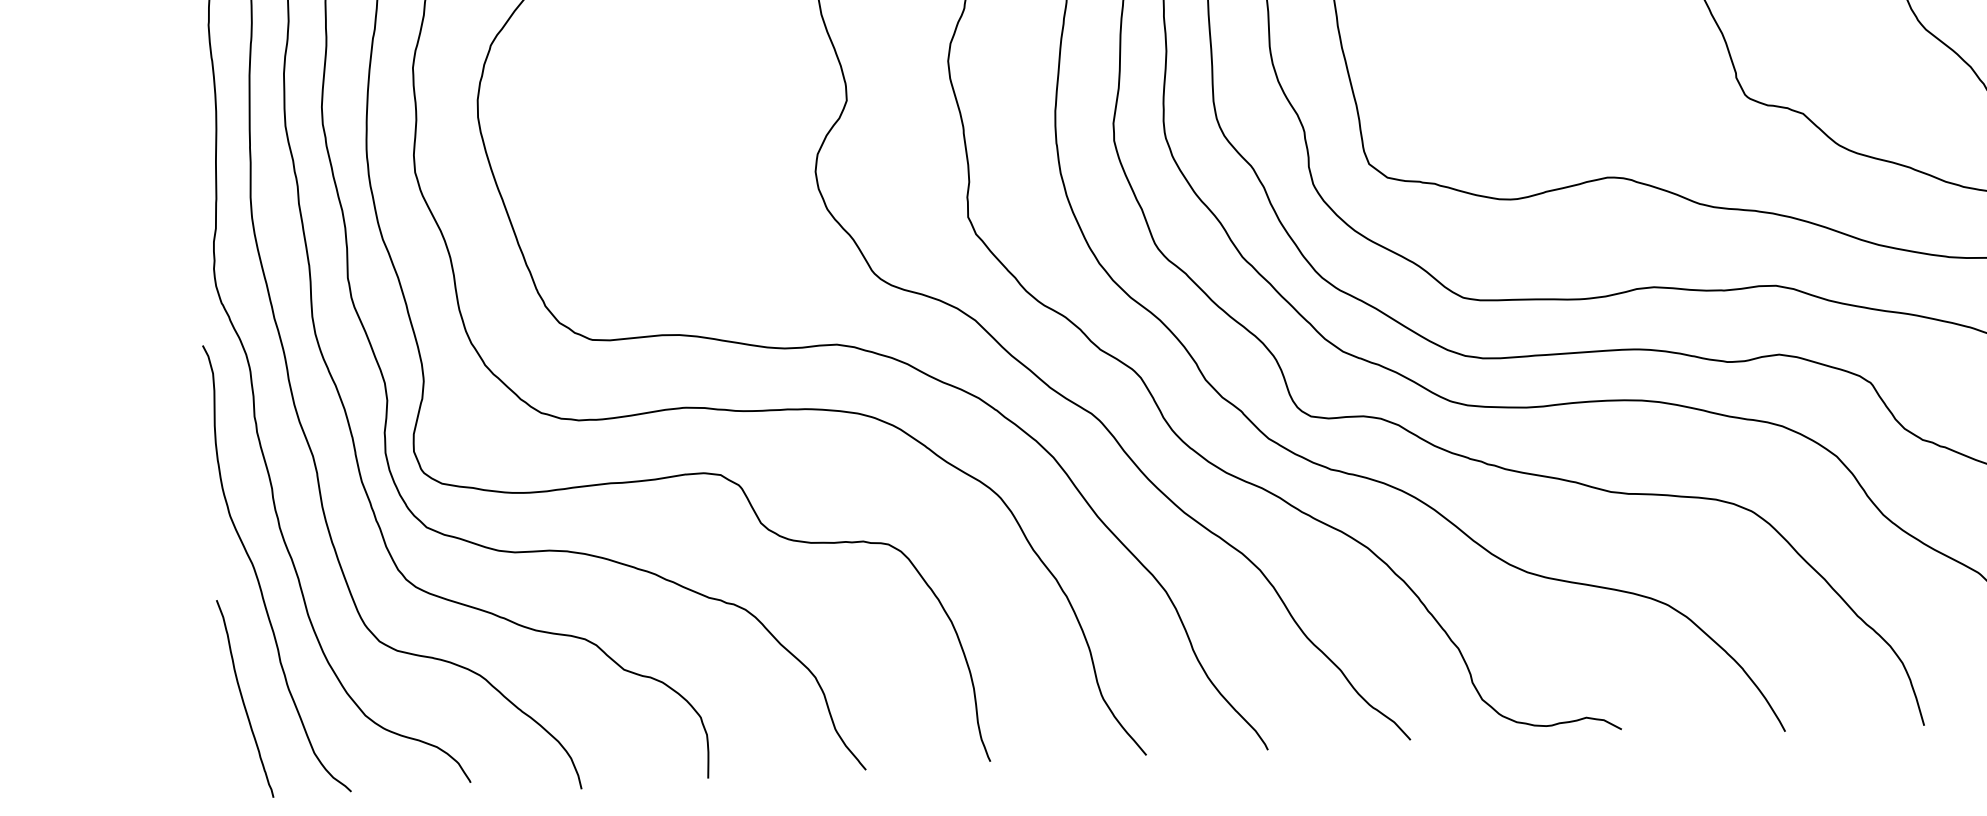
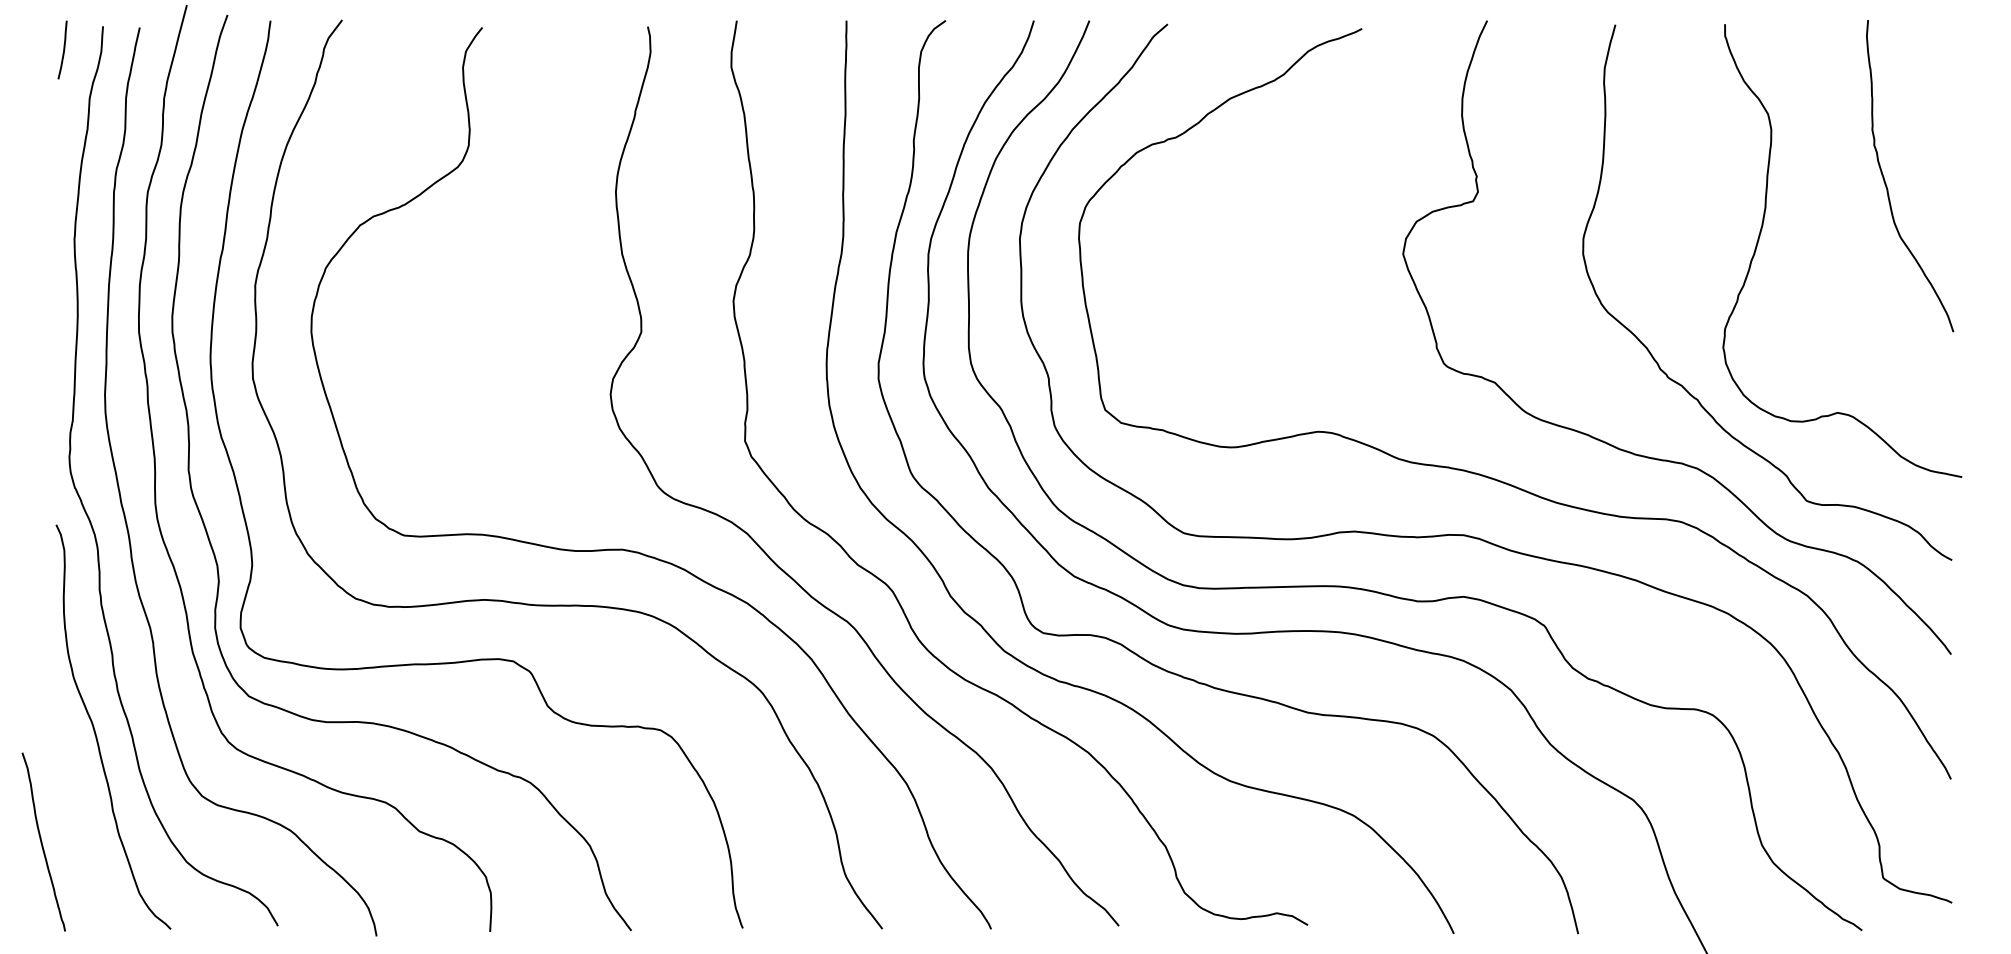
curve: (243, 698) -> (42, 841), moved

